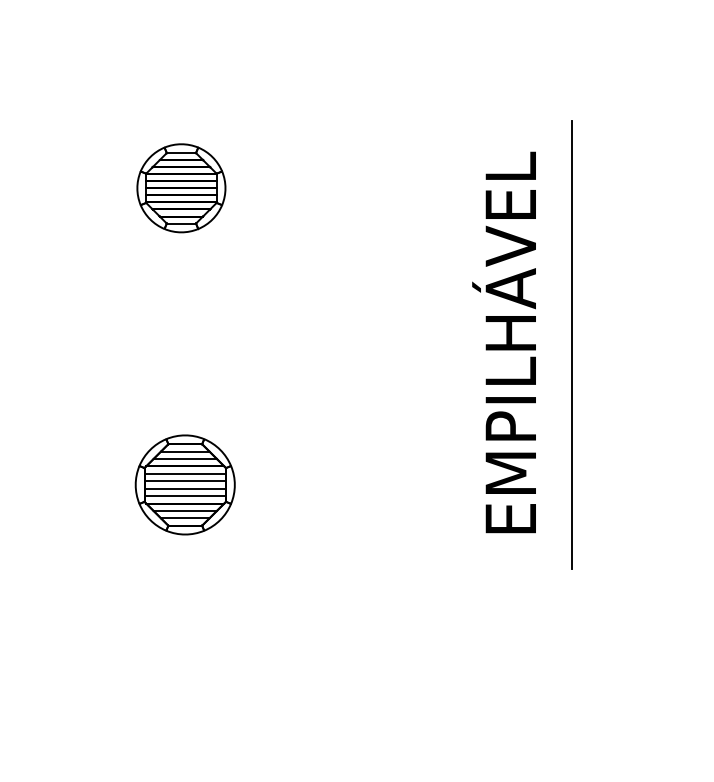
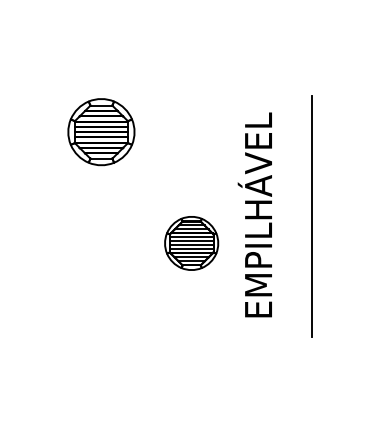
part: (181, 187) -> (101, 131), size x1.4
text: (503, 341) -> (254, 214), moved
part: (184, 485) -> (191, 243), moved

